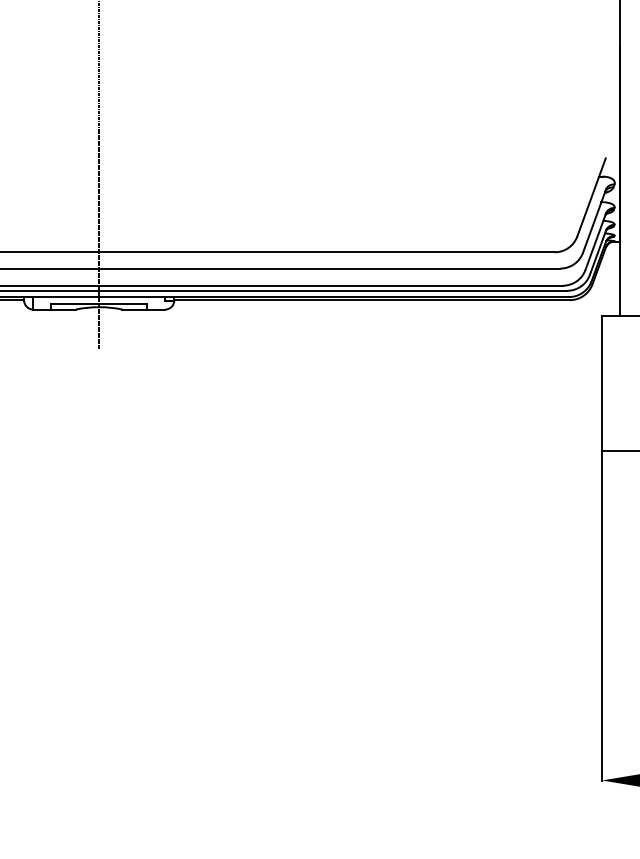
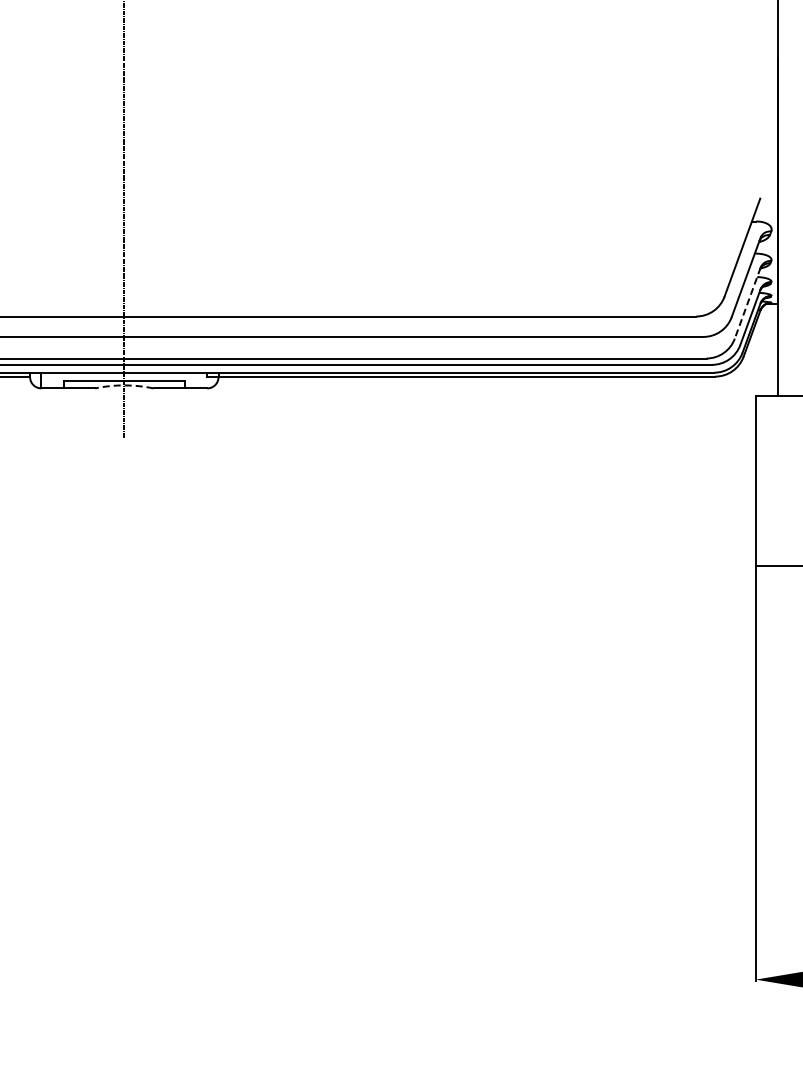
line: (595, 241) -> (747, 303), solid -> dashed
arc: (99, 307) -> (124, 385), solid -> dashed

